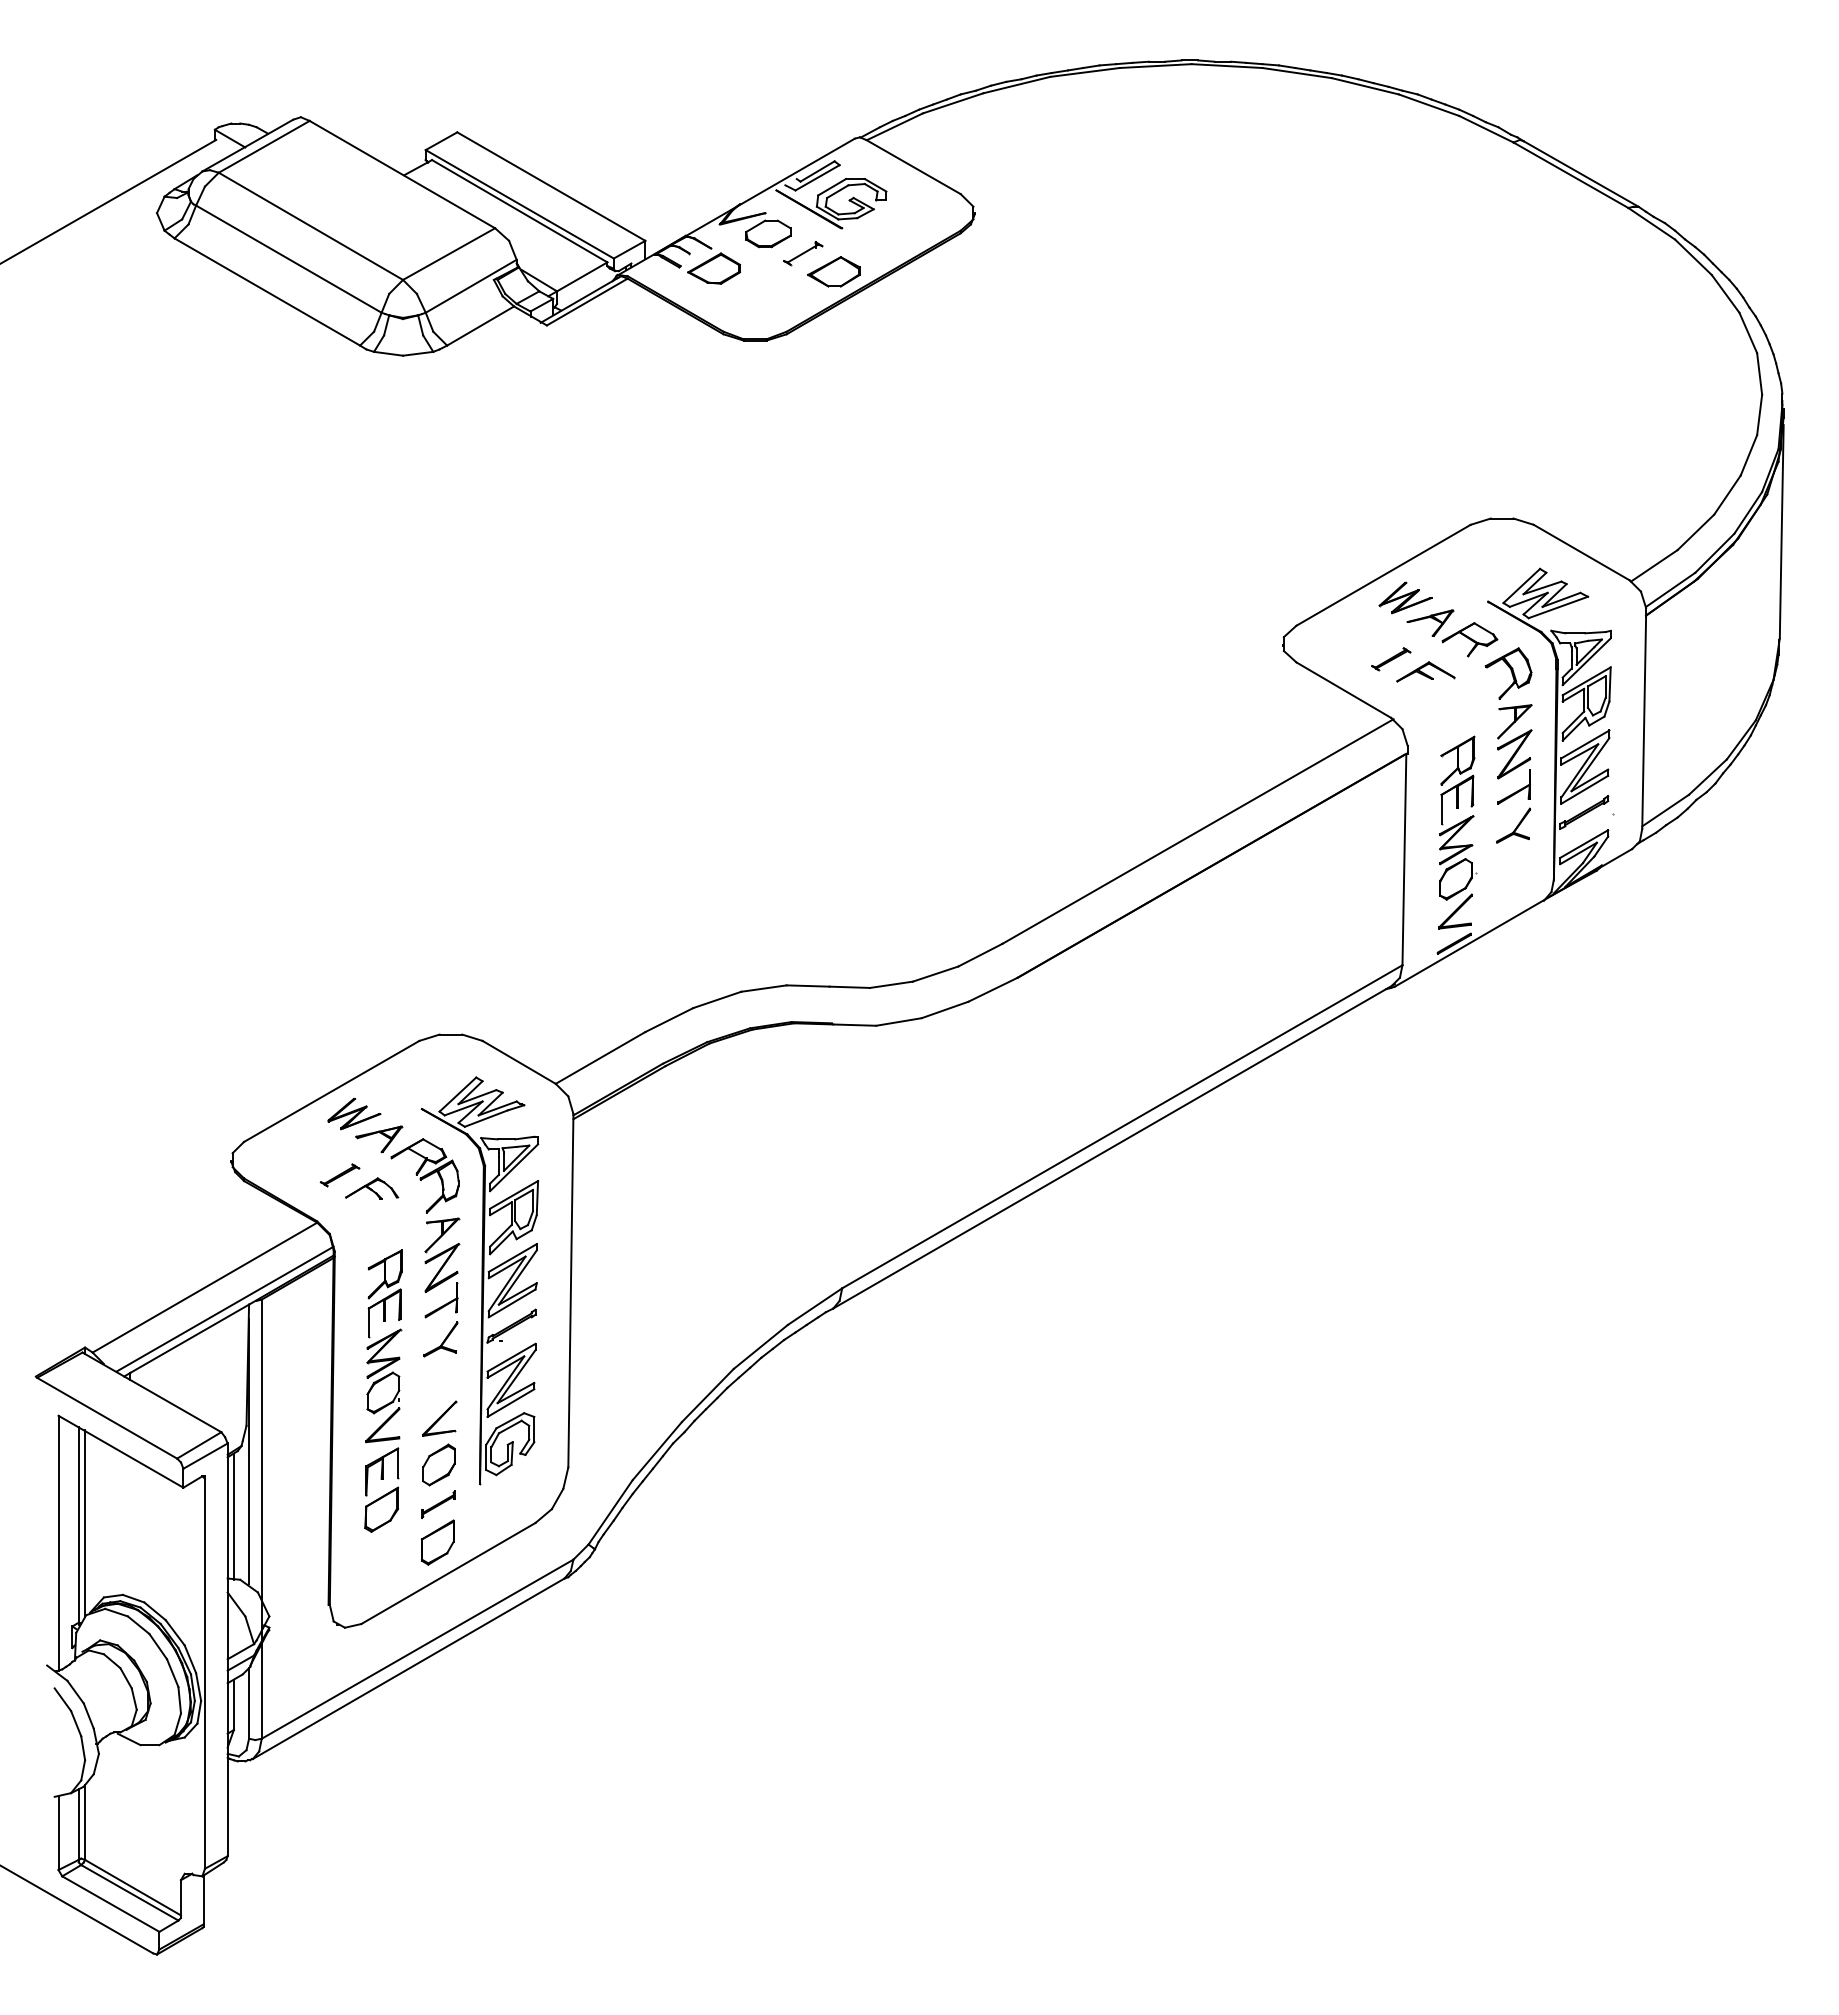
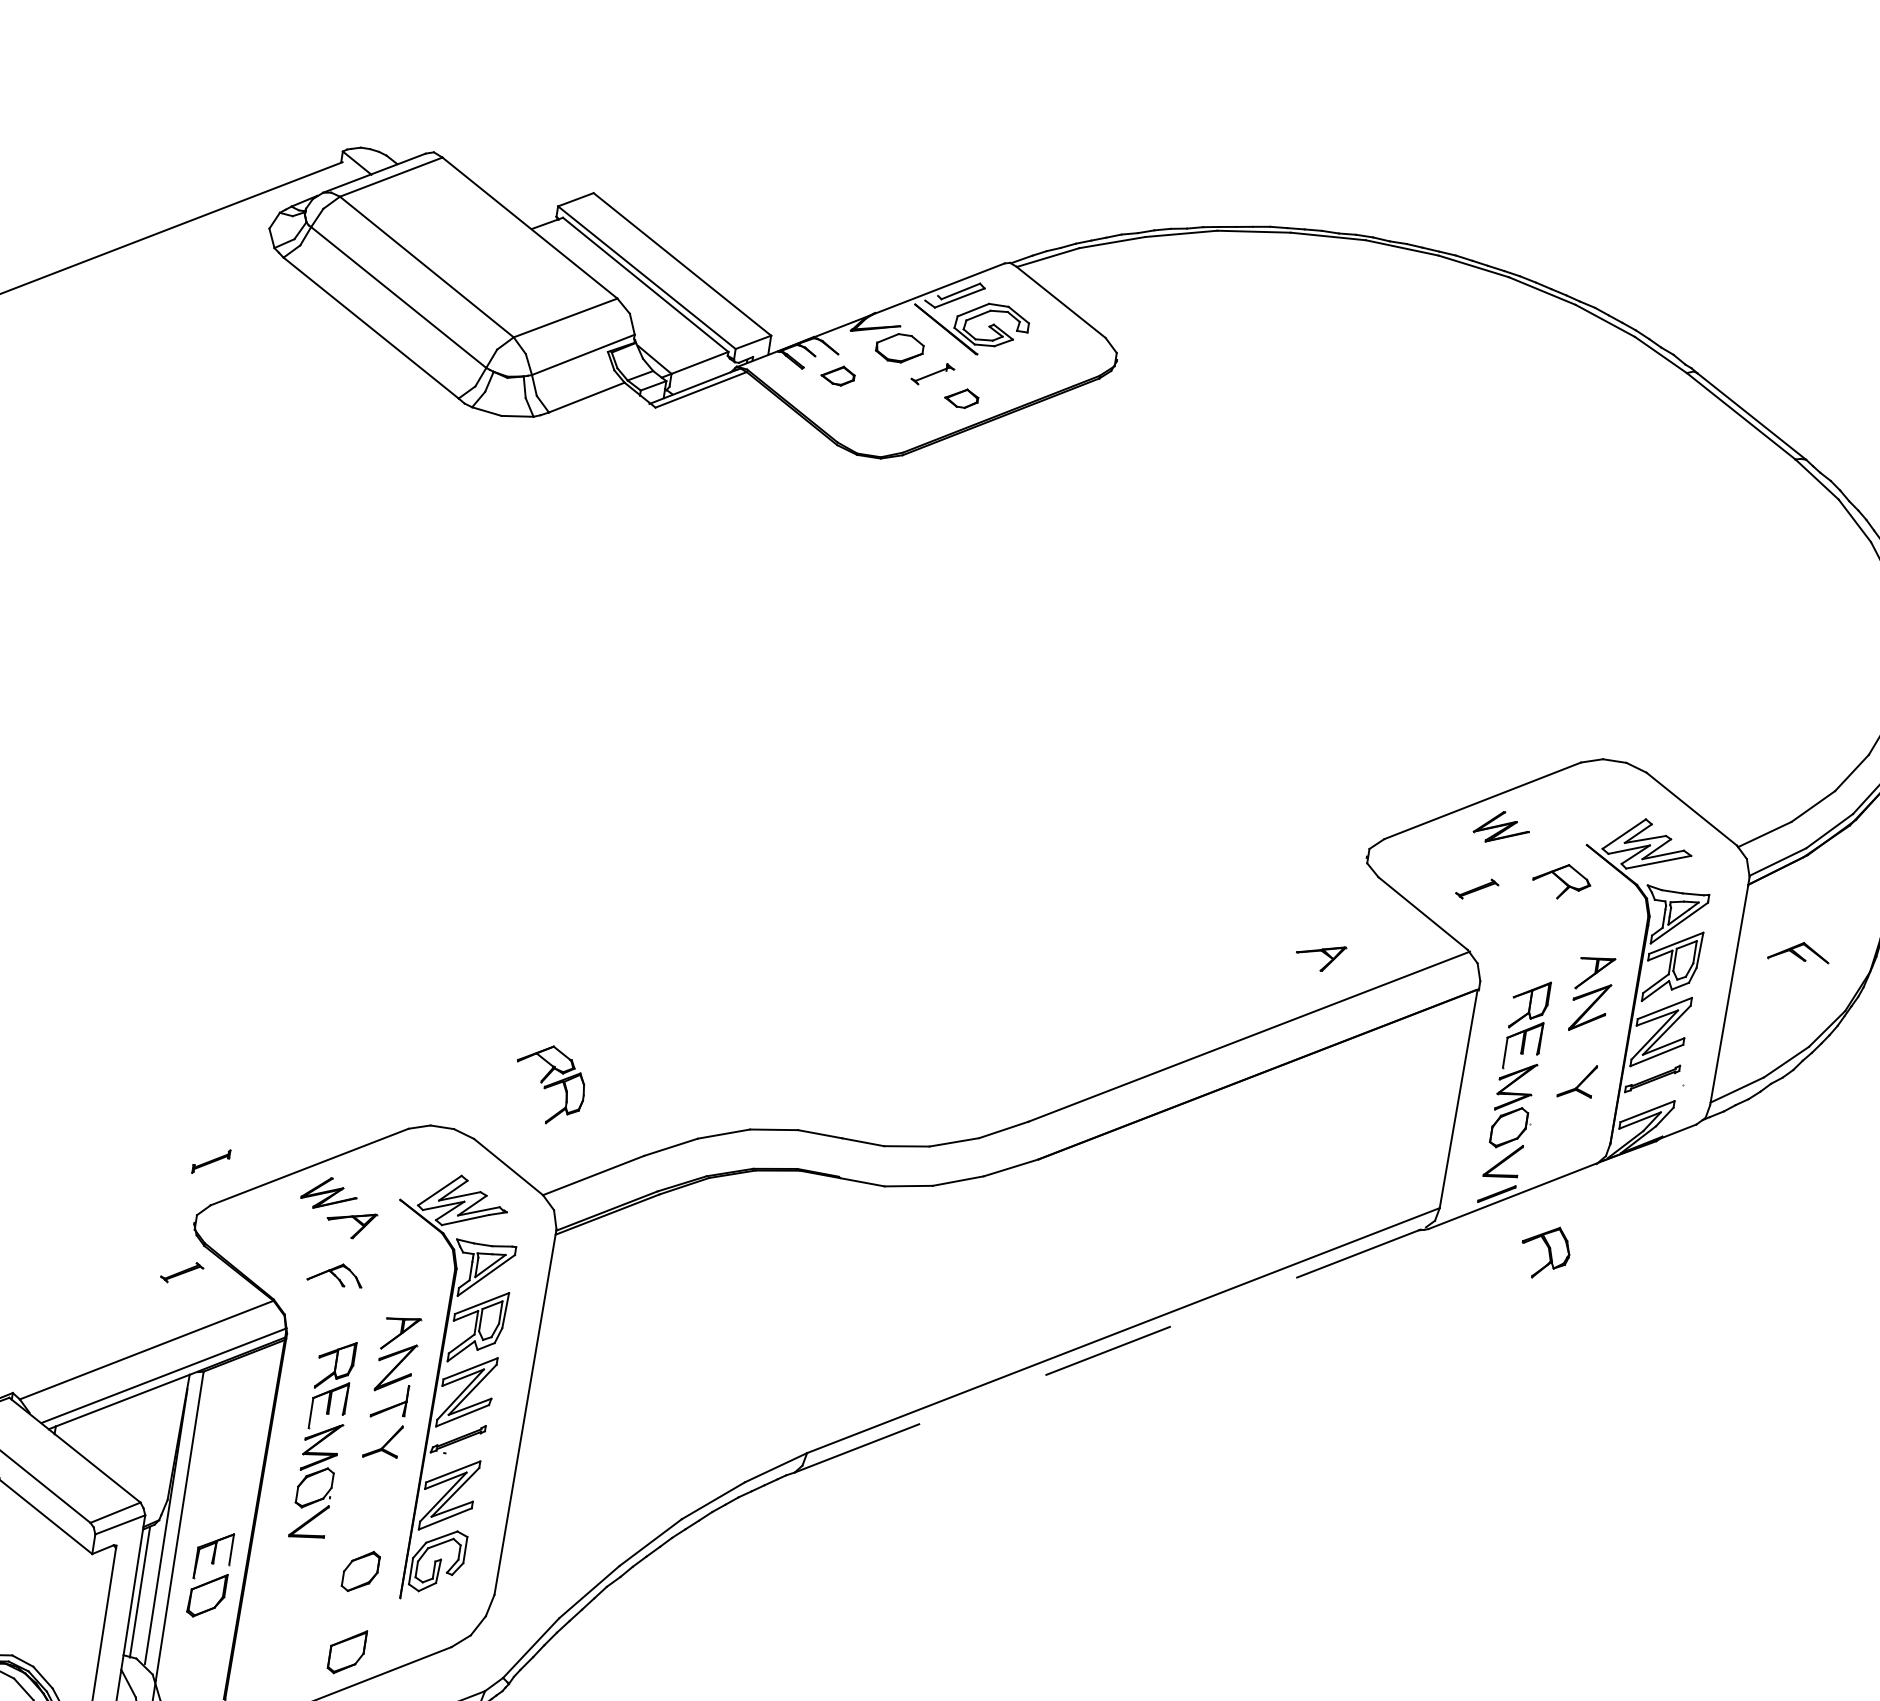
part: (714, 268) -> (838, 375), size x0.6
part: (833, 271) -> (961, 397), size x0.6
part: (1430, 622) -> (1320, 956), moved
part: (1425, 671) -> (1798, 951), moved
part: (1508, 673) -> (1545, 1252), moved
part: (1513, 786) -> (1583, 1040), removed
line: (1114, 1146) -> (1112, 1349), solid -> dashed
part: (339, 1175) -> (181, 1272), moved
part: (424, 1175) -> (549, 1084), moved
part: (439, 1418) -> (368, 1523), removed
part: (381, 1489) -> (210, 1574), moved
part: (438, 1504) -> (211, 1161), moved

